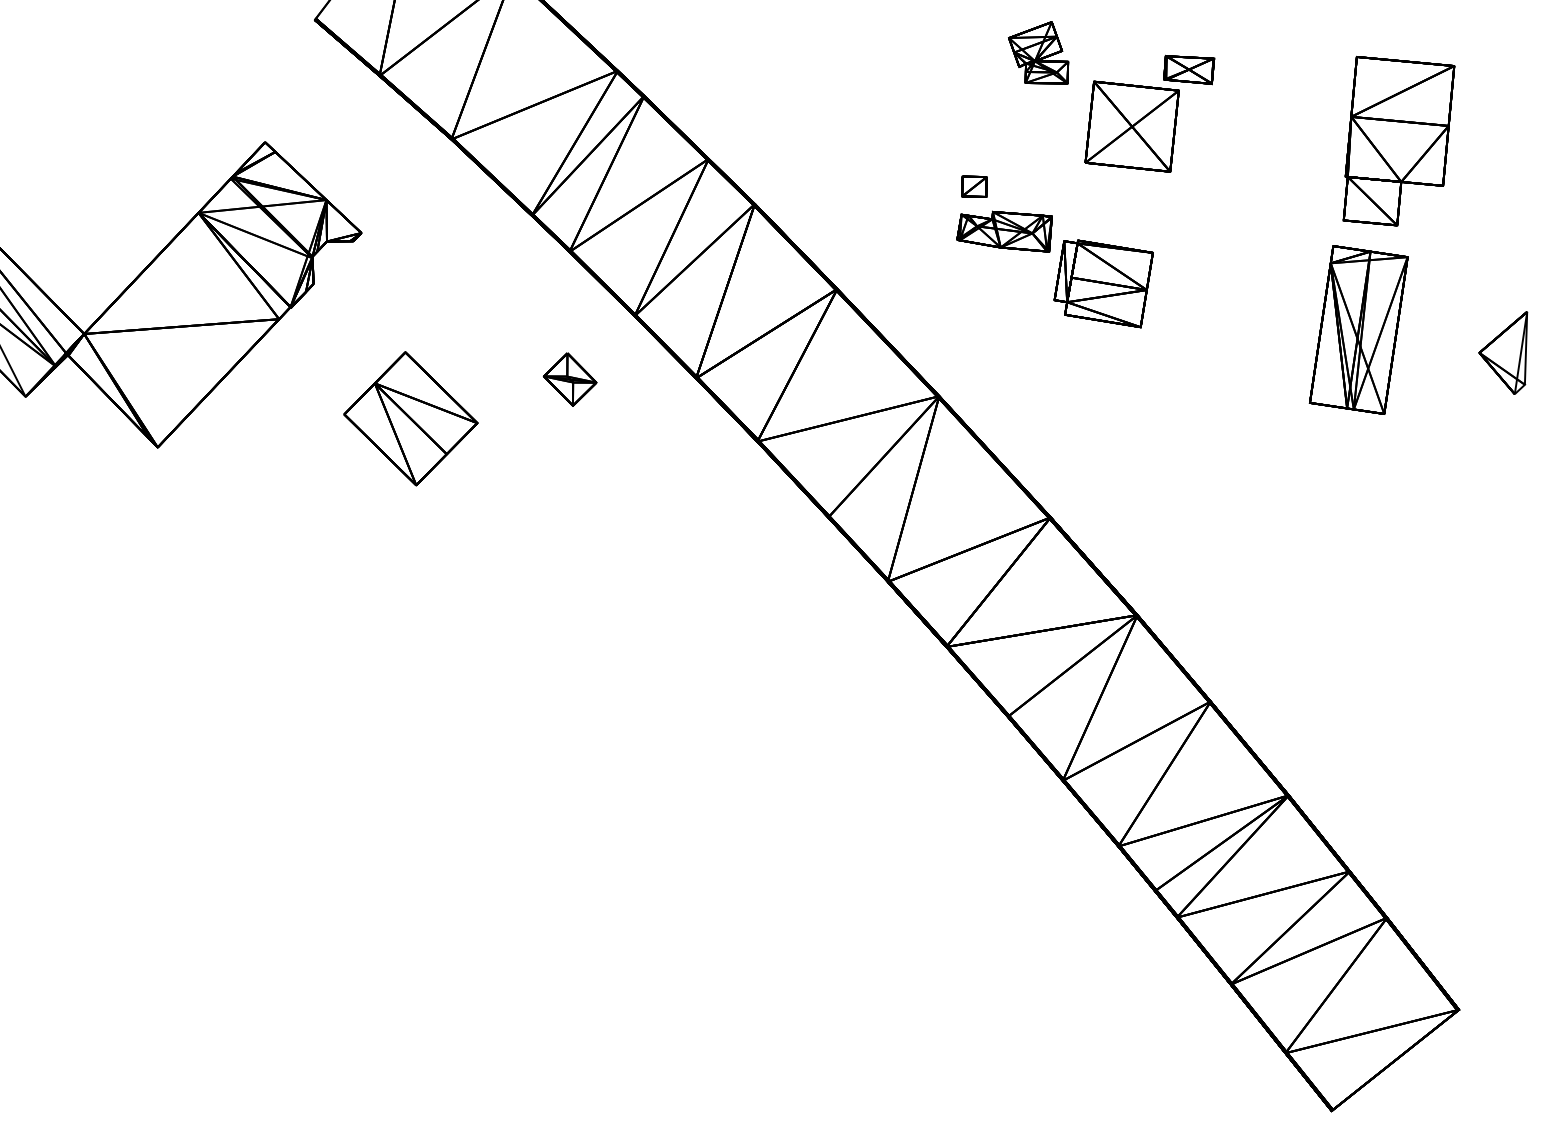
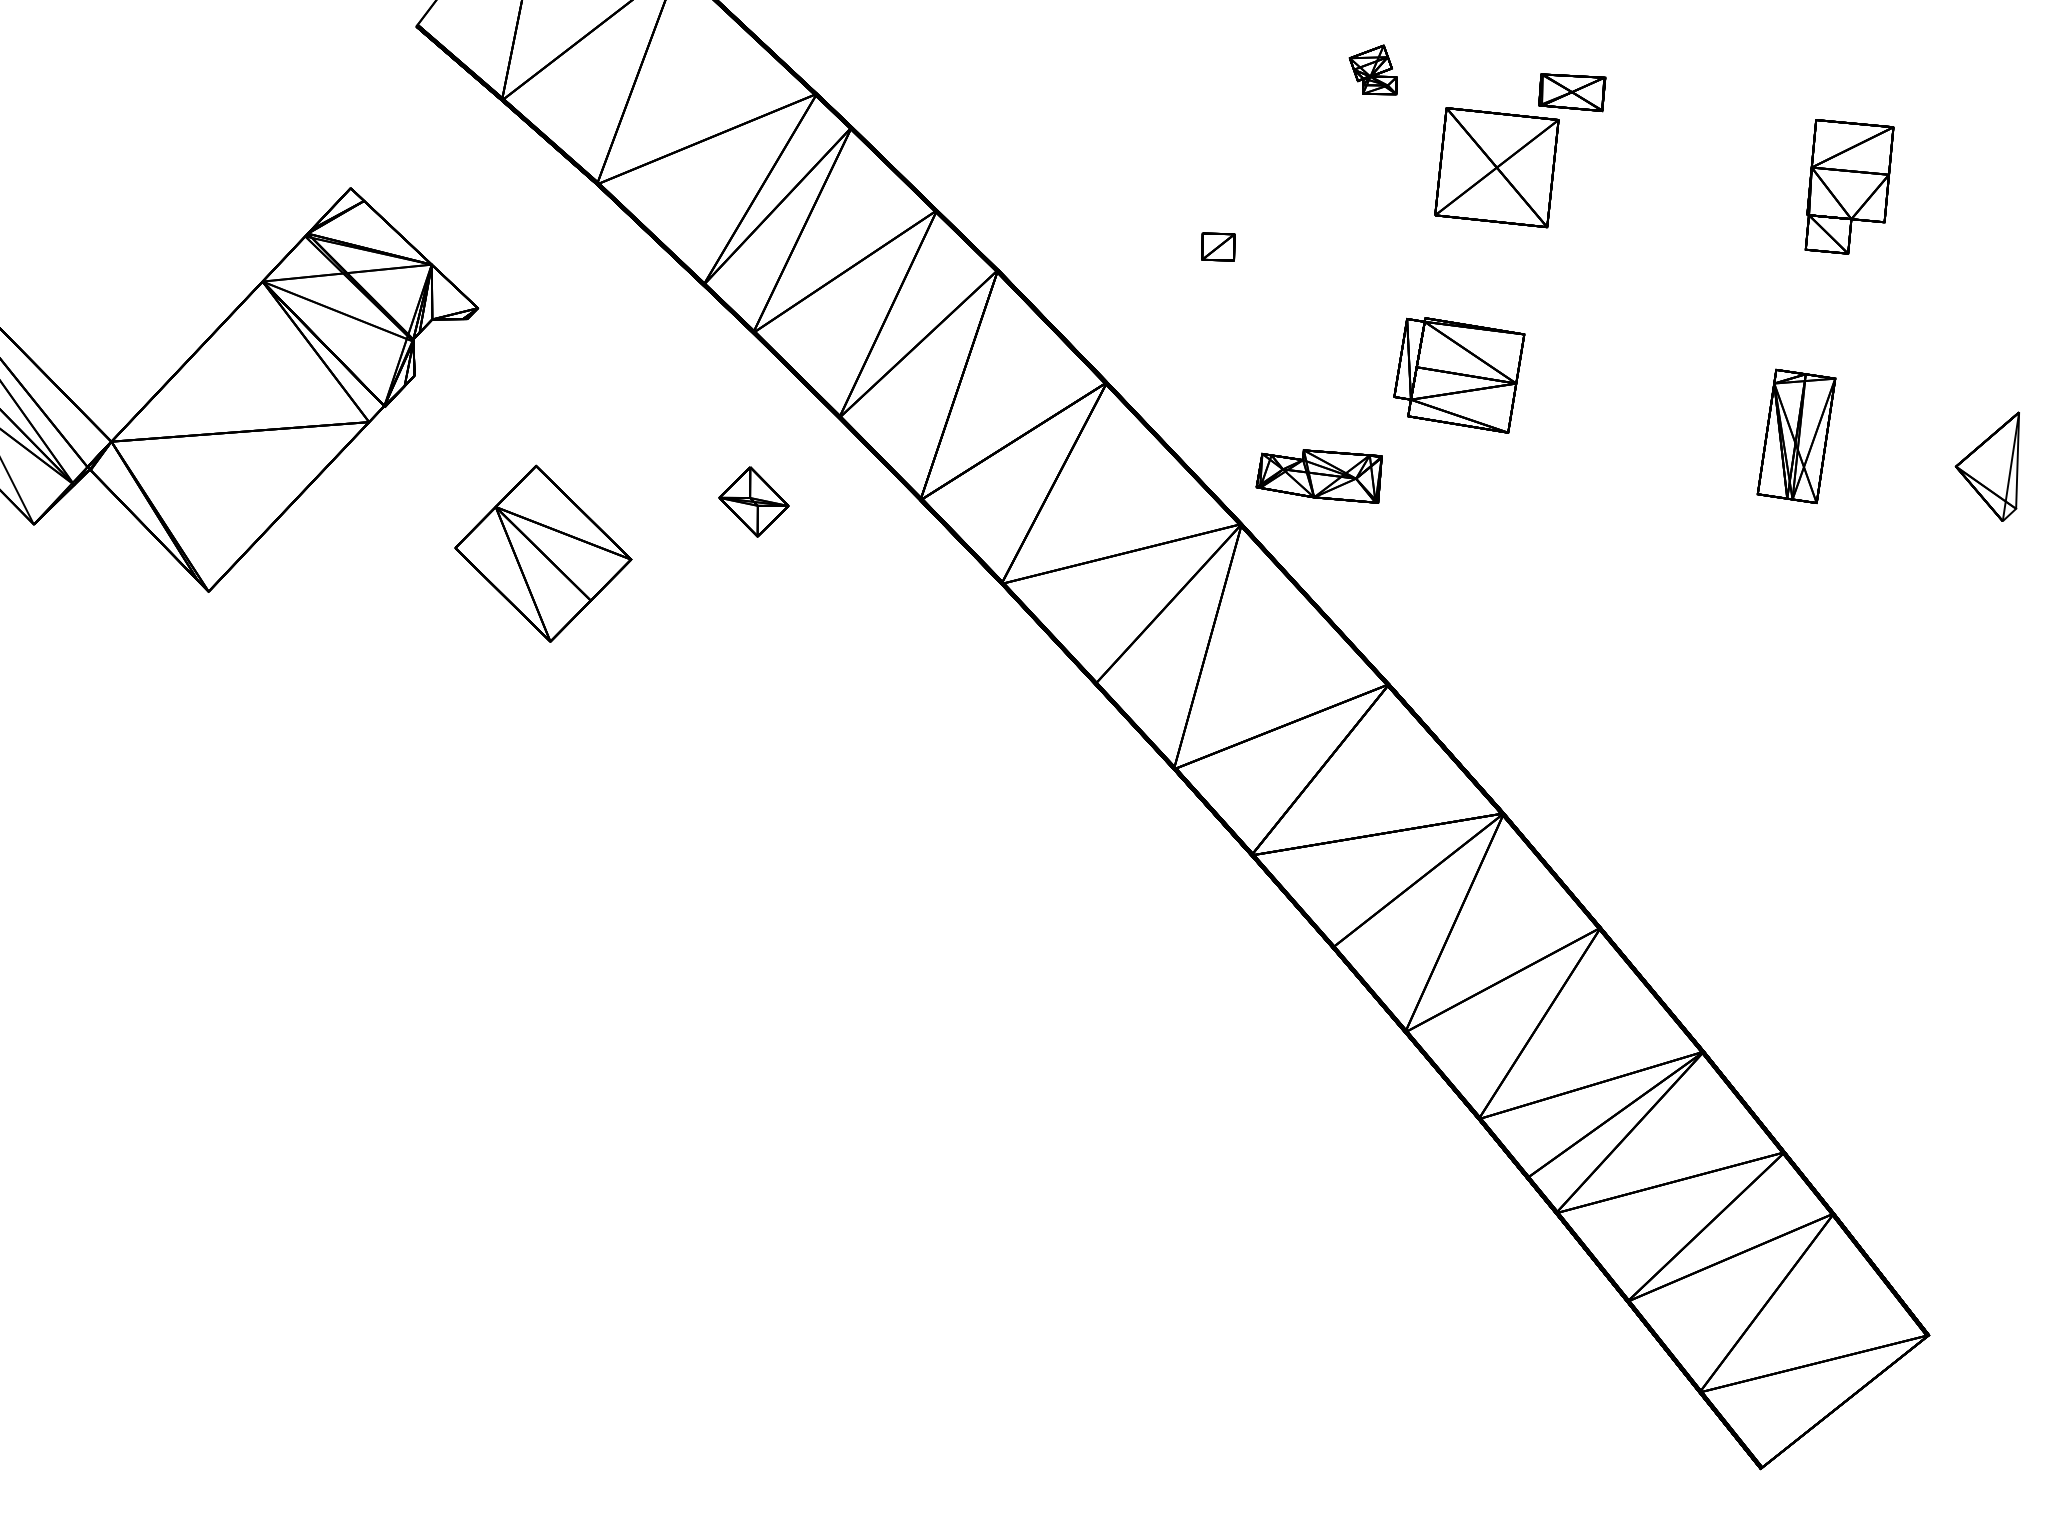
part: (1038, 52) -> (1373, 69), size x0.6
part: (1398, 140) -> (1849, 186), size x0.6
part: (974, 186) -> (1218, 246), moved
part: (1004, 231) -> (1318, 476), moved
part: (1358, 330) -> (1796, 436), size x0.6

